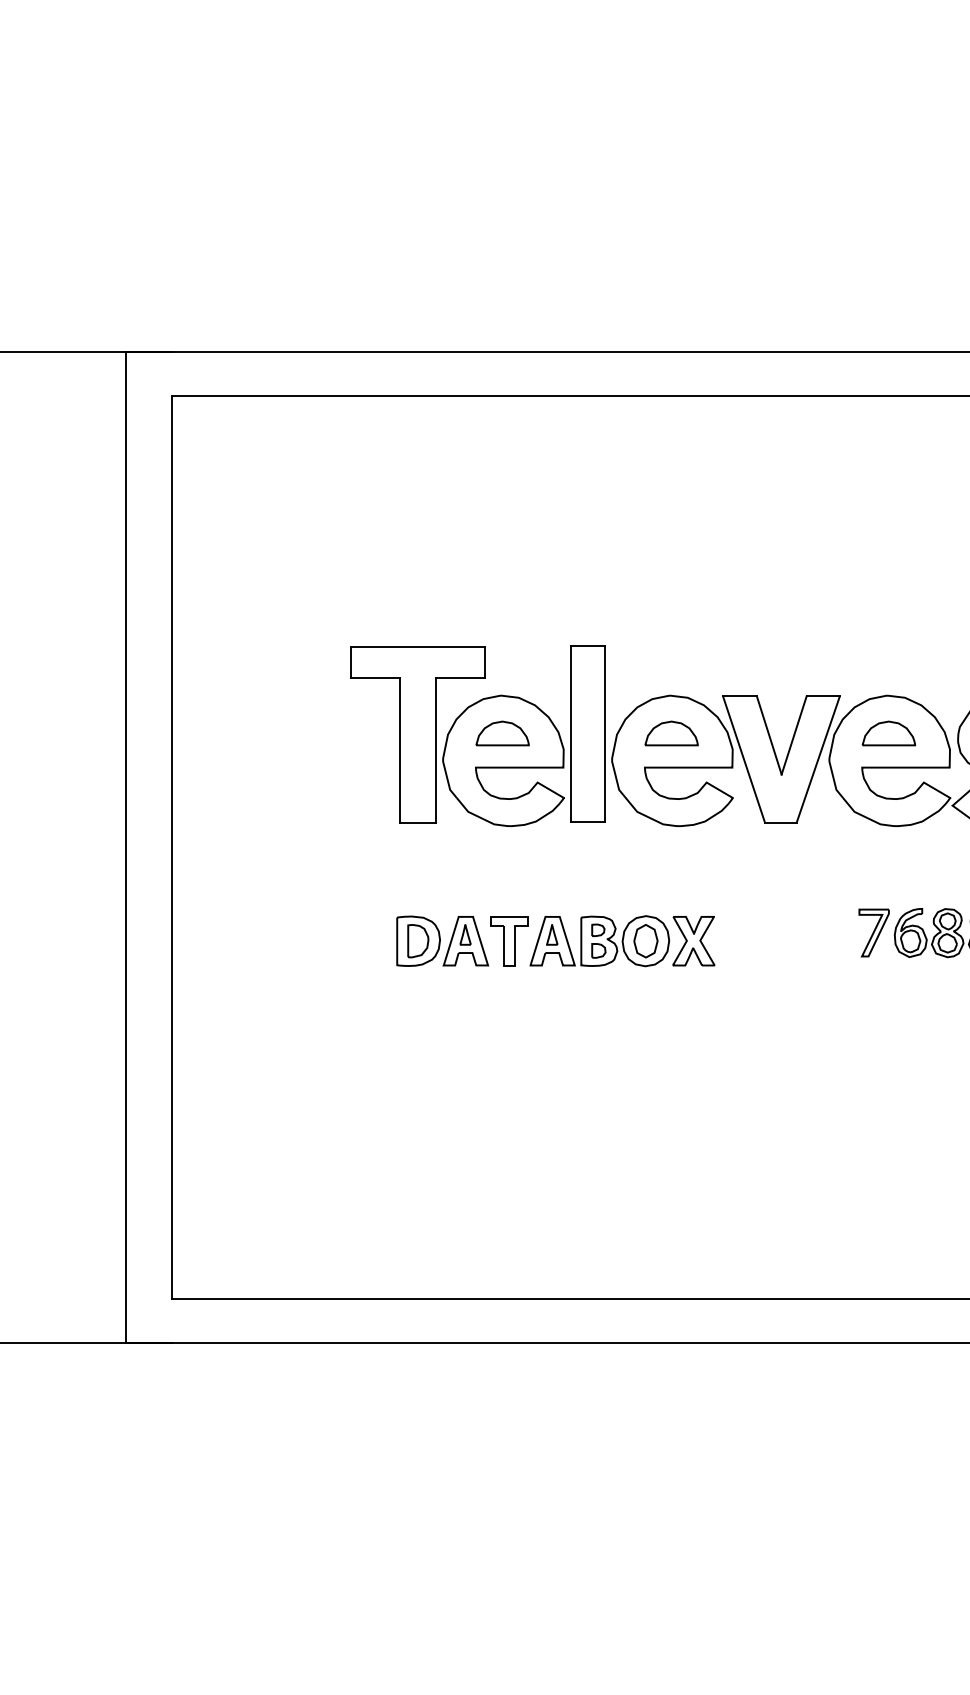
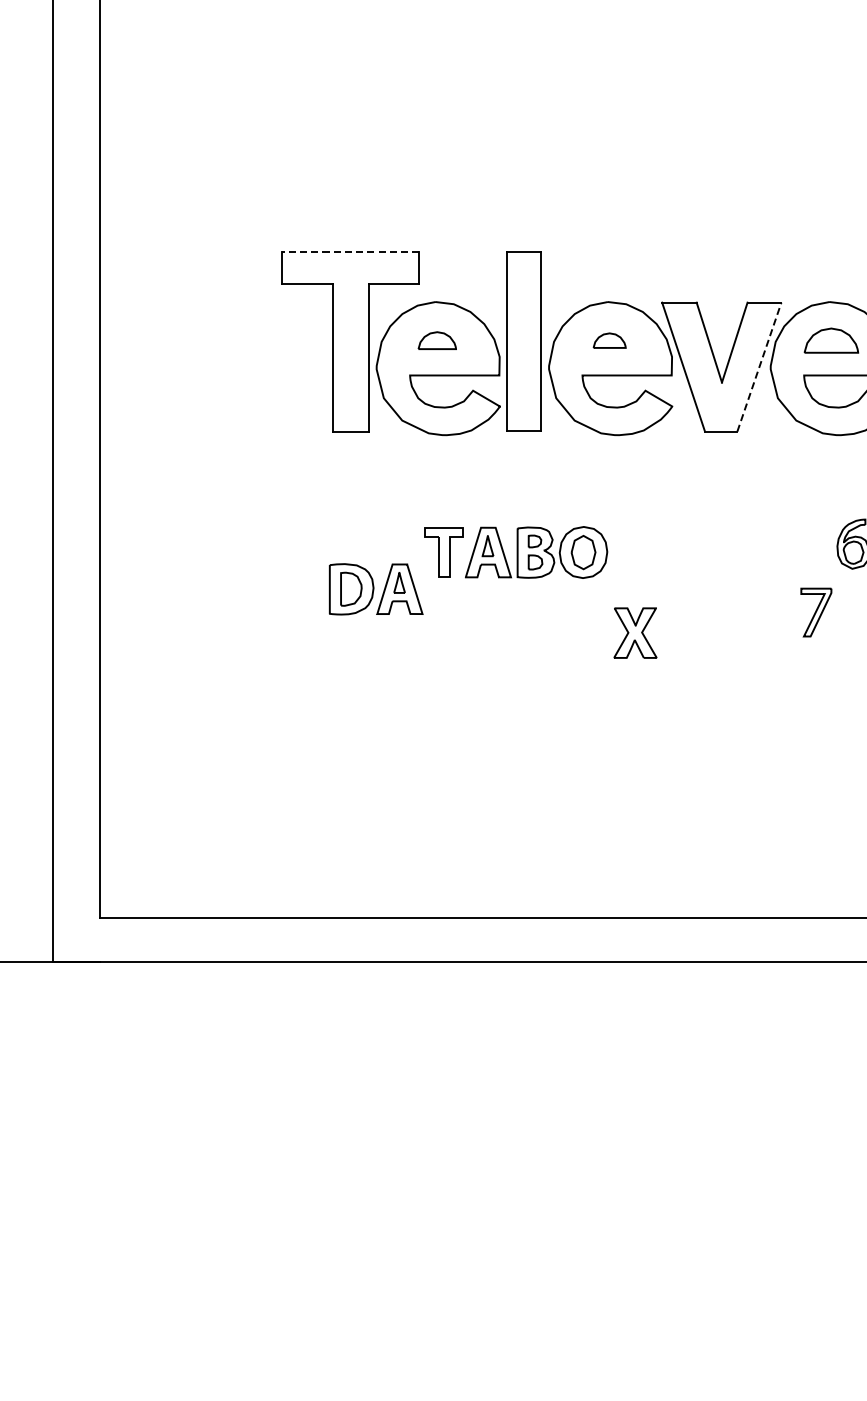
line: (417, 646) -> (350, 251), solid -> dashed
part: (502, 733) -> (437, 340), size x0.7
part: (671, 733) -> (609, 340), size x0.6
line: (818, 759) -> (759, 367), solid -> dashed
part: (873, 932) -> (815, 612), moved
part: (442, 940) -> (376, 588), moved
part: (693, 941) -> (635, 633), moved

